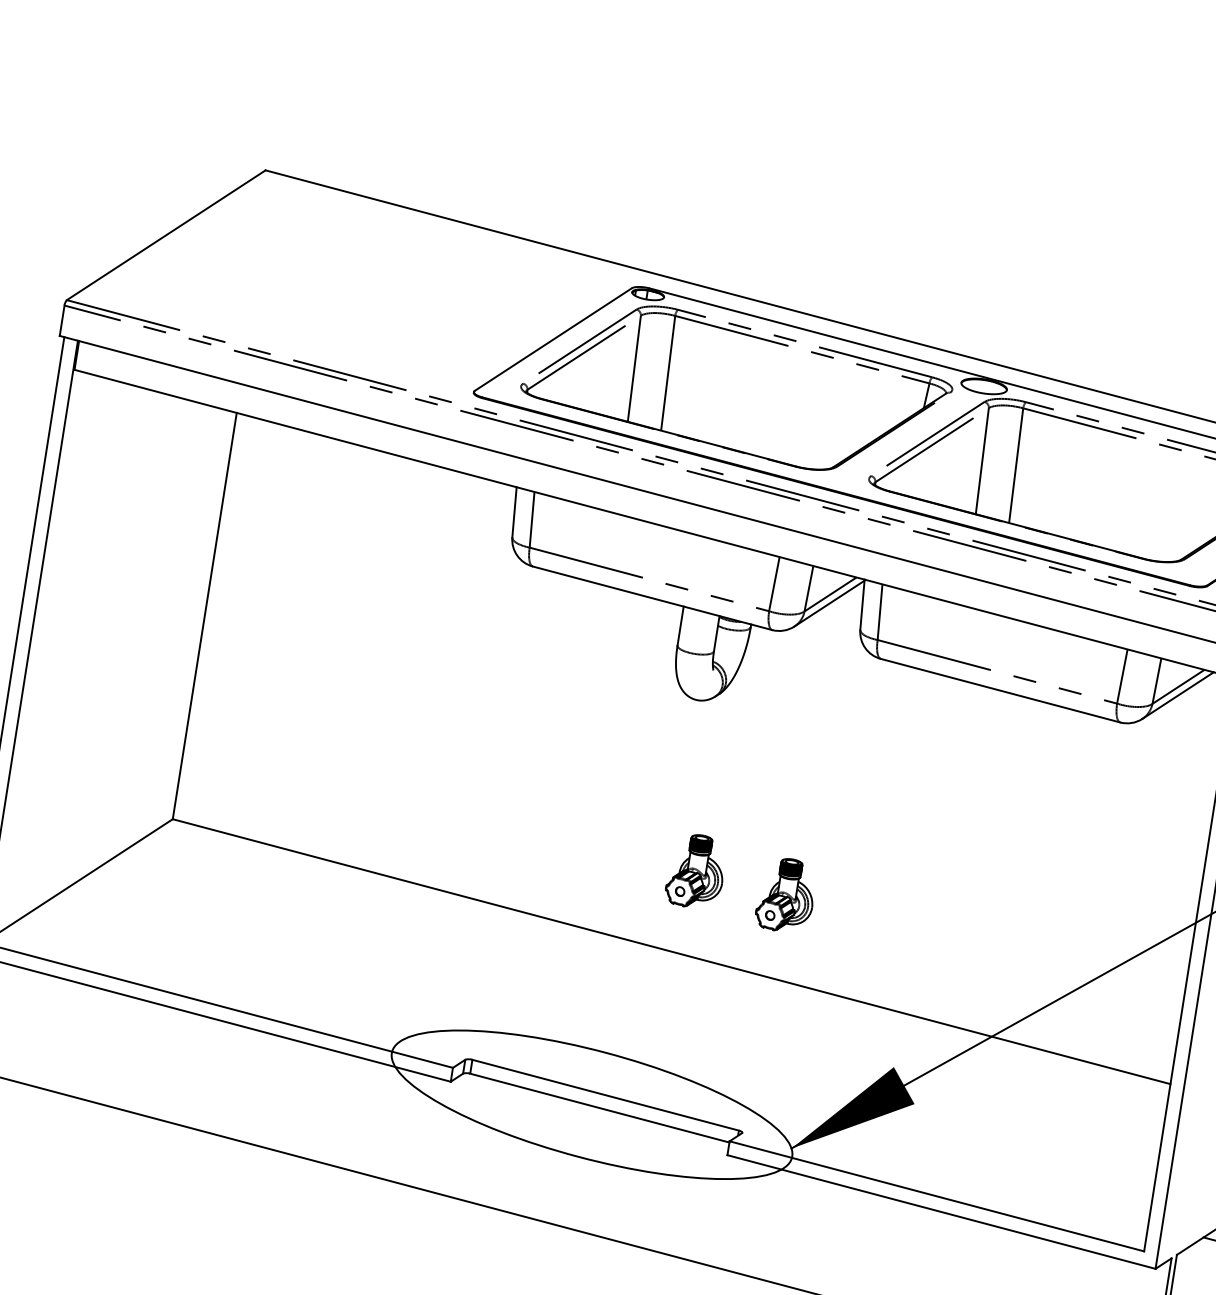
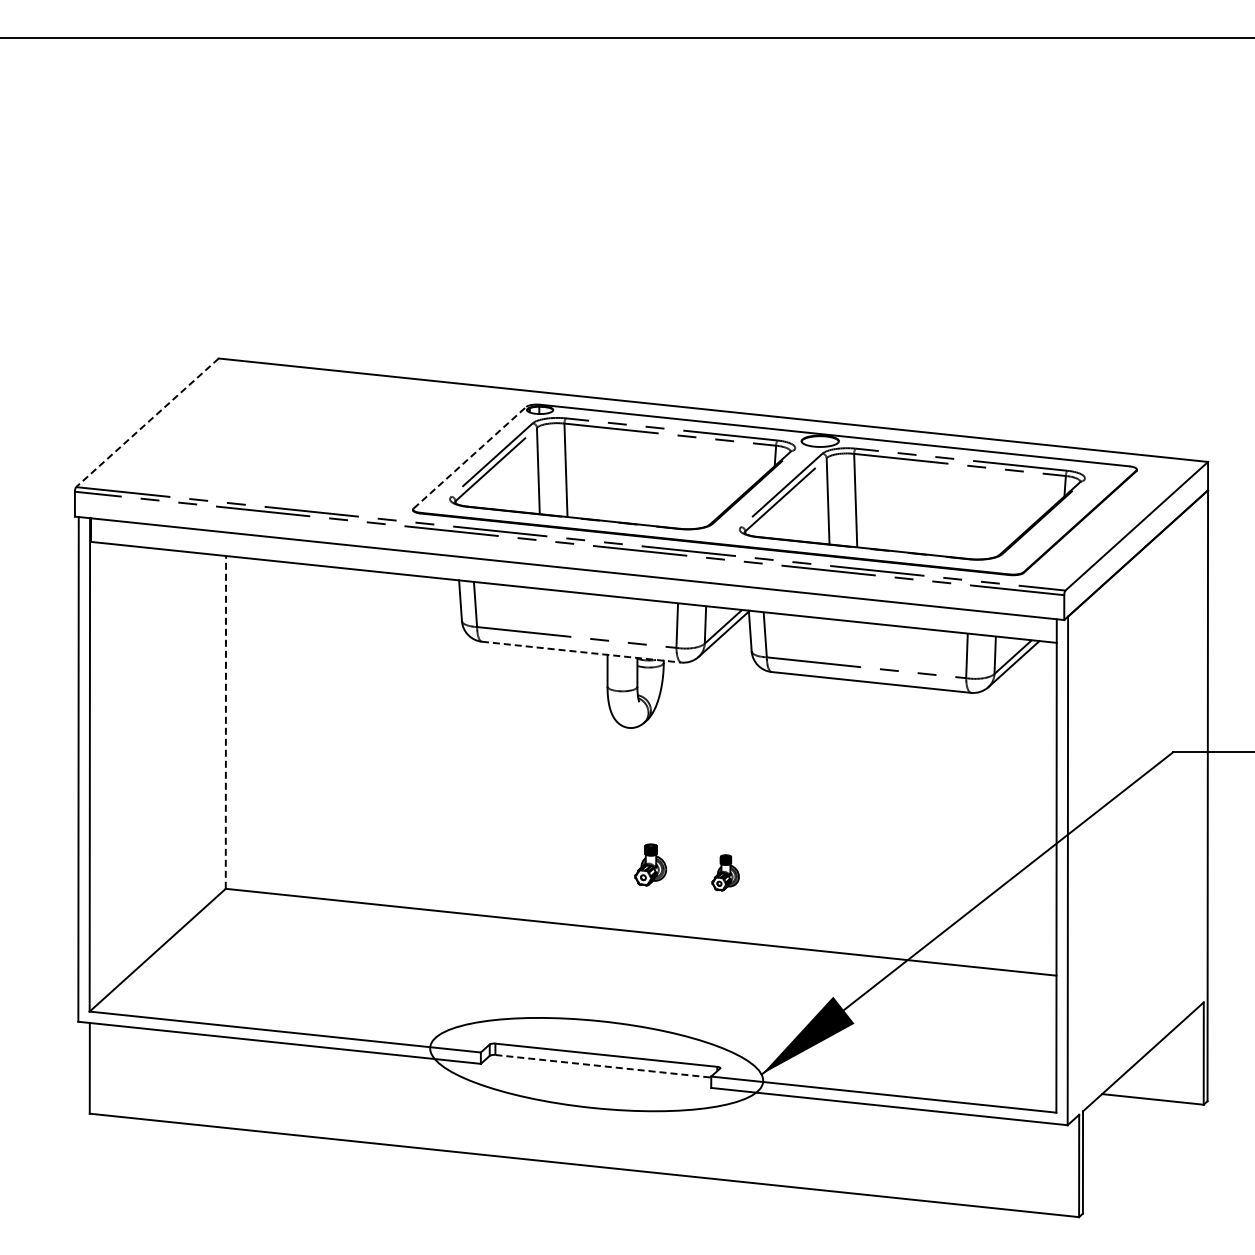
line: (166, 236) -> (147, 423), solid -> dashed
line: (554, 339) -> (470, 457), solid -> dashed
line: (653, 598) -> (582, 652), solid -> dashed
line: (204, 614) -> (225, 721), solid -> dashed
part: (696, 870) -> (650, 864), size x0.7
part: (786, 894) -> (725, 872), size x0.6
line: (600, 1108) -> (603, 1066), solid -> dashed

